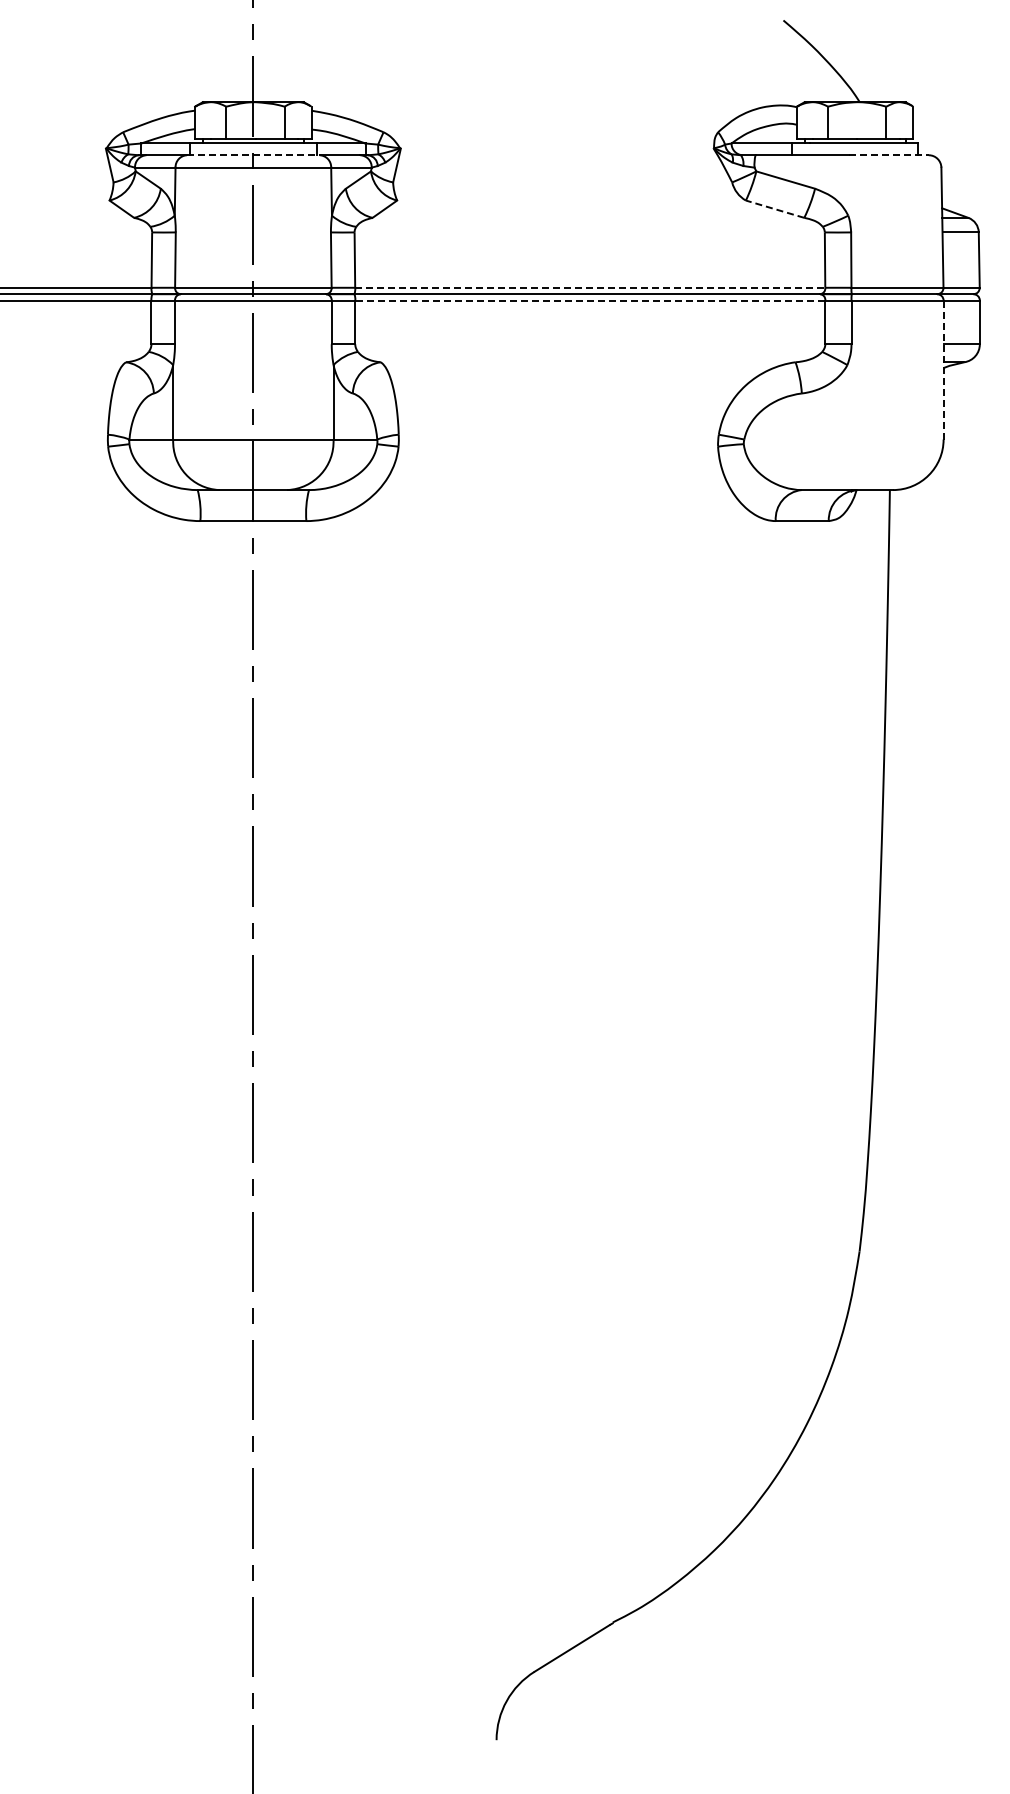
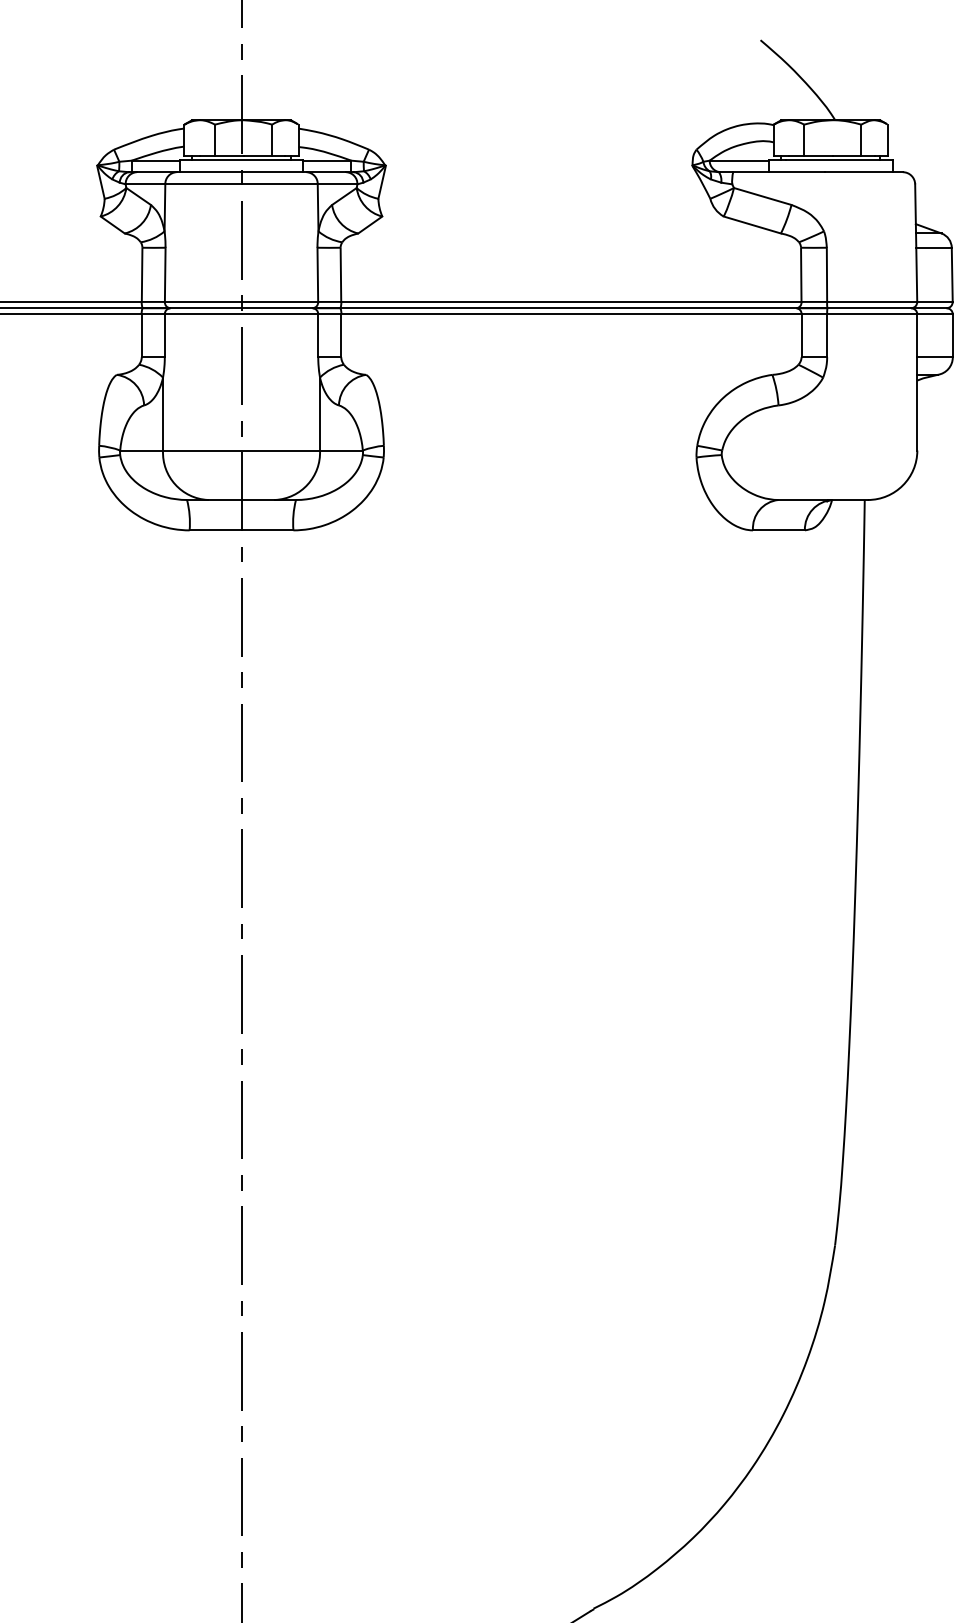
line: (253, 155) -> (241, 172), dashed -> solid
line: (889, 155) -> (864, 172), dashed -> solid
line: (774, 209) -> (751, 225), dashed -> solid
line: (590, 287) -> (571, 301), dashed -> solid
line: (589, 300) -> (570, 314), dashed -> solid
line: (943, 369) -> (917, 381), dashed -> solid

